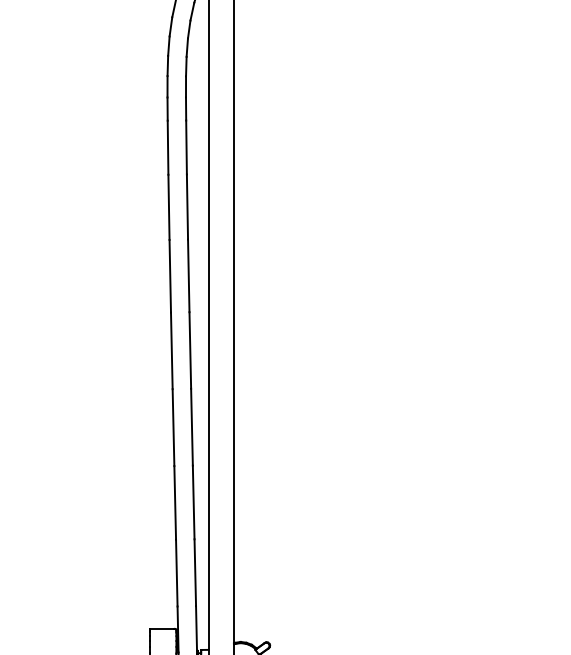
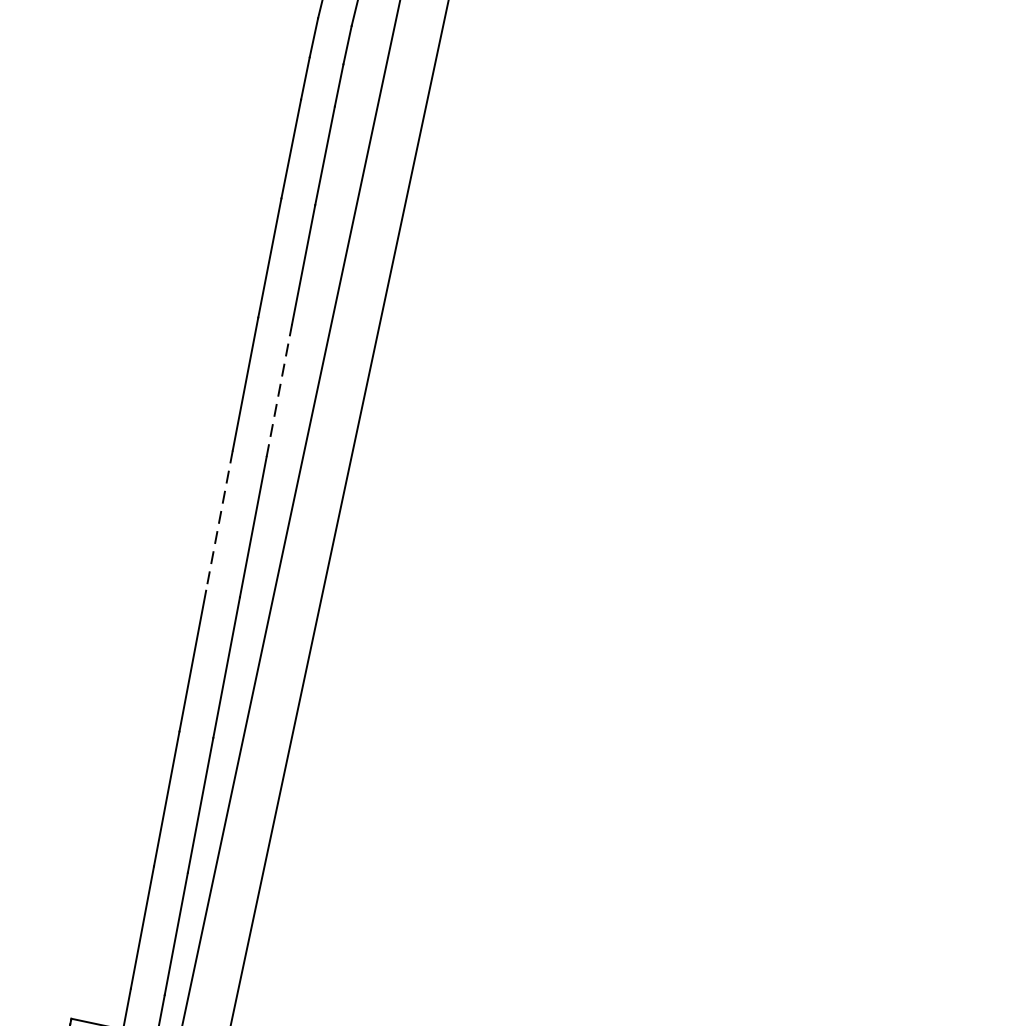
line: (188, 275) -> (279, 389), solid -> dashed
line: (171, 351) -> (218, 521), solid -> dashed

